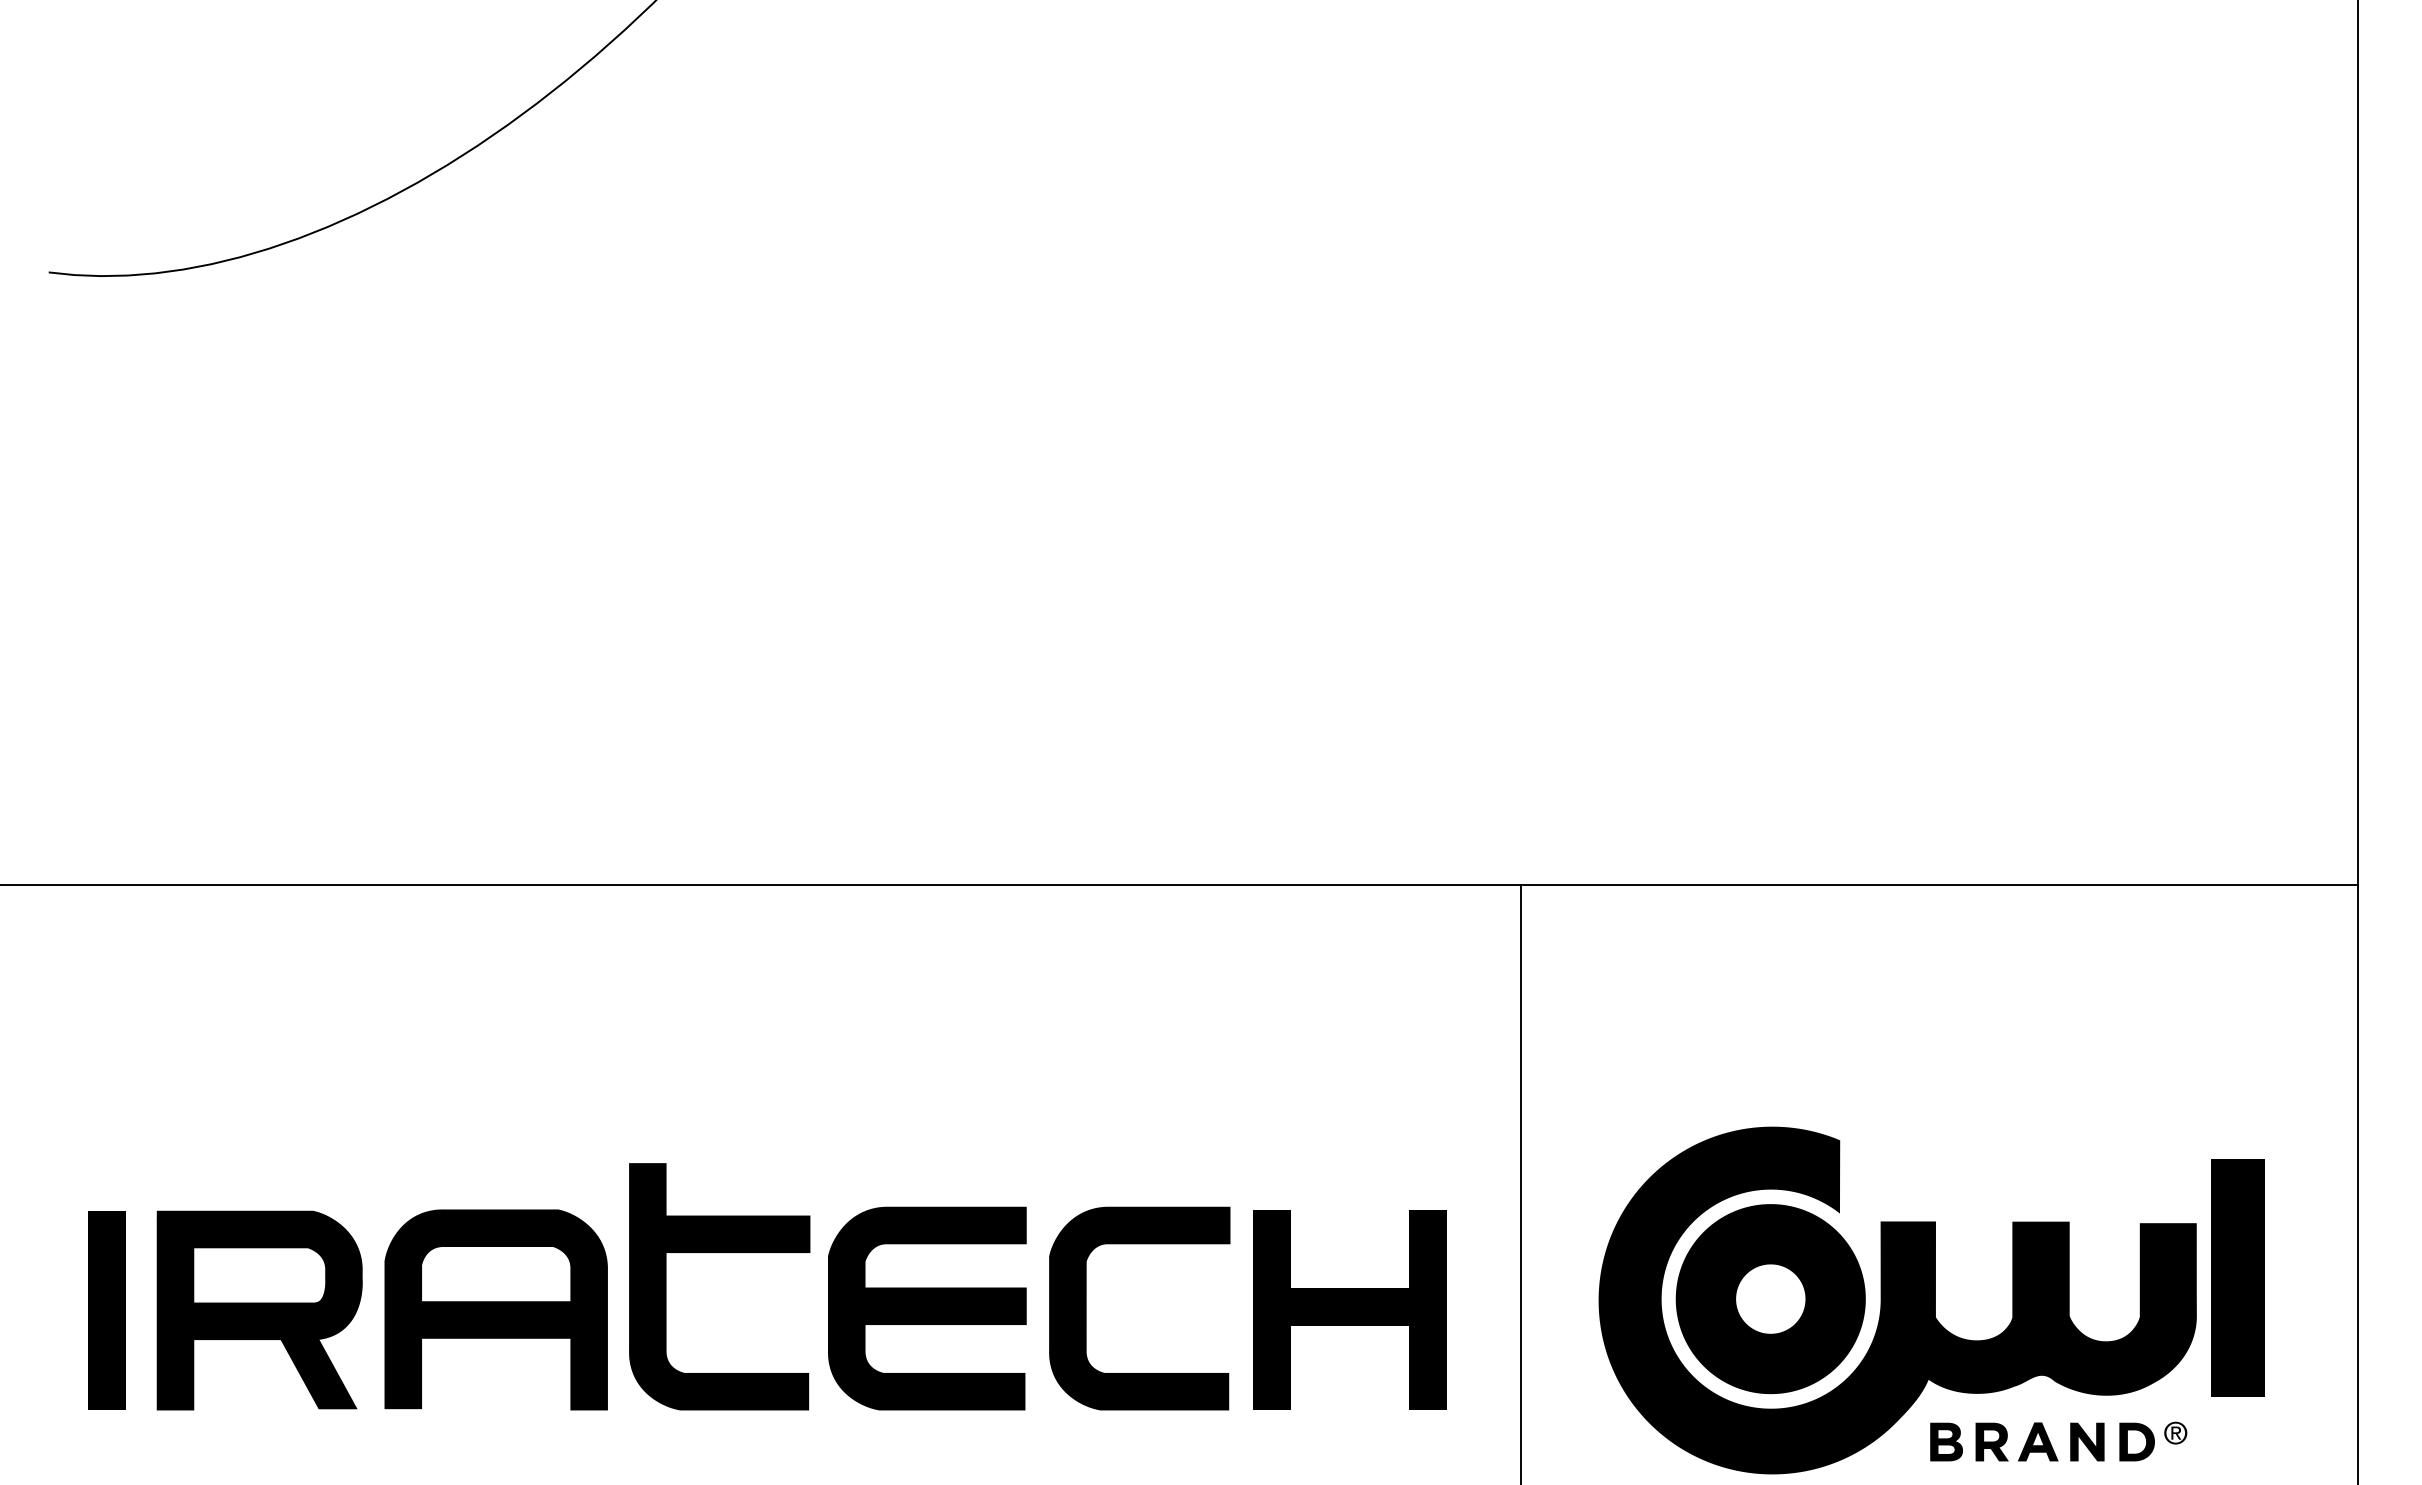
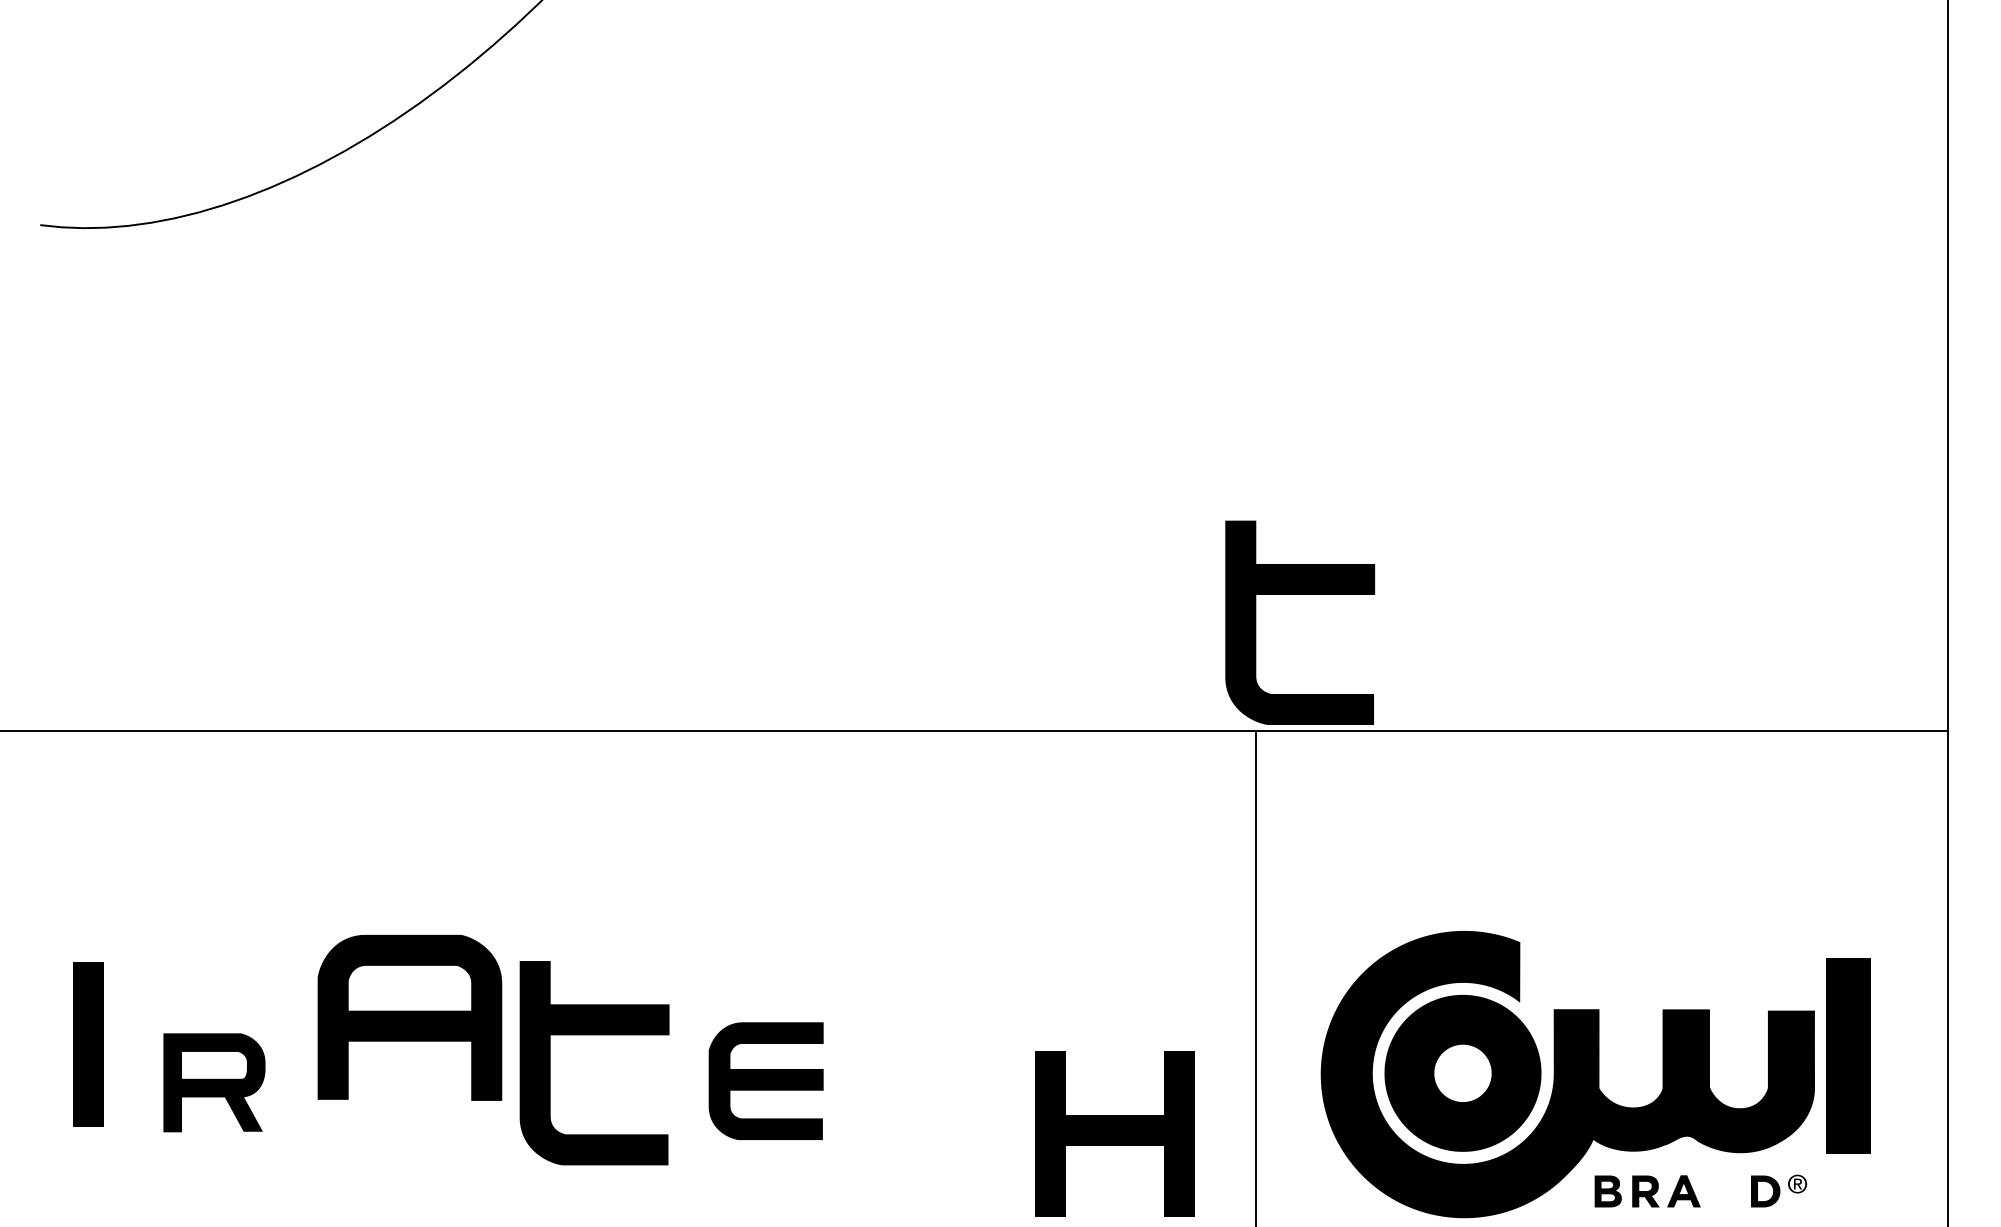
part: (1573, 719) -> (1299, 594), added
part: (927, 1308) -> (766, 1081), size x0.7
fill: (1139, 1308) -> (941, 1081), removed
part: (495, 1309) -> (409, 1017), moved
part: (1349, 1309) -> (1114, 1133), moved
part: (106, 1310) -> (87, 1044), moved
part: (259, 1310) -> (214, 1082), size x0.6
fill: (2087, 1441) -> (1724, 1191), removed

